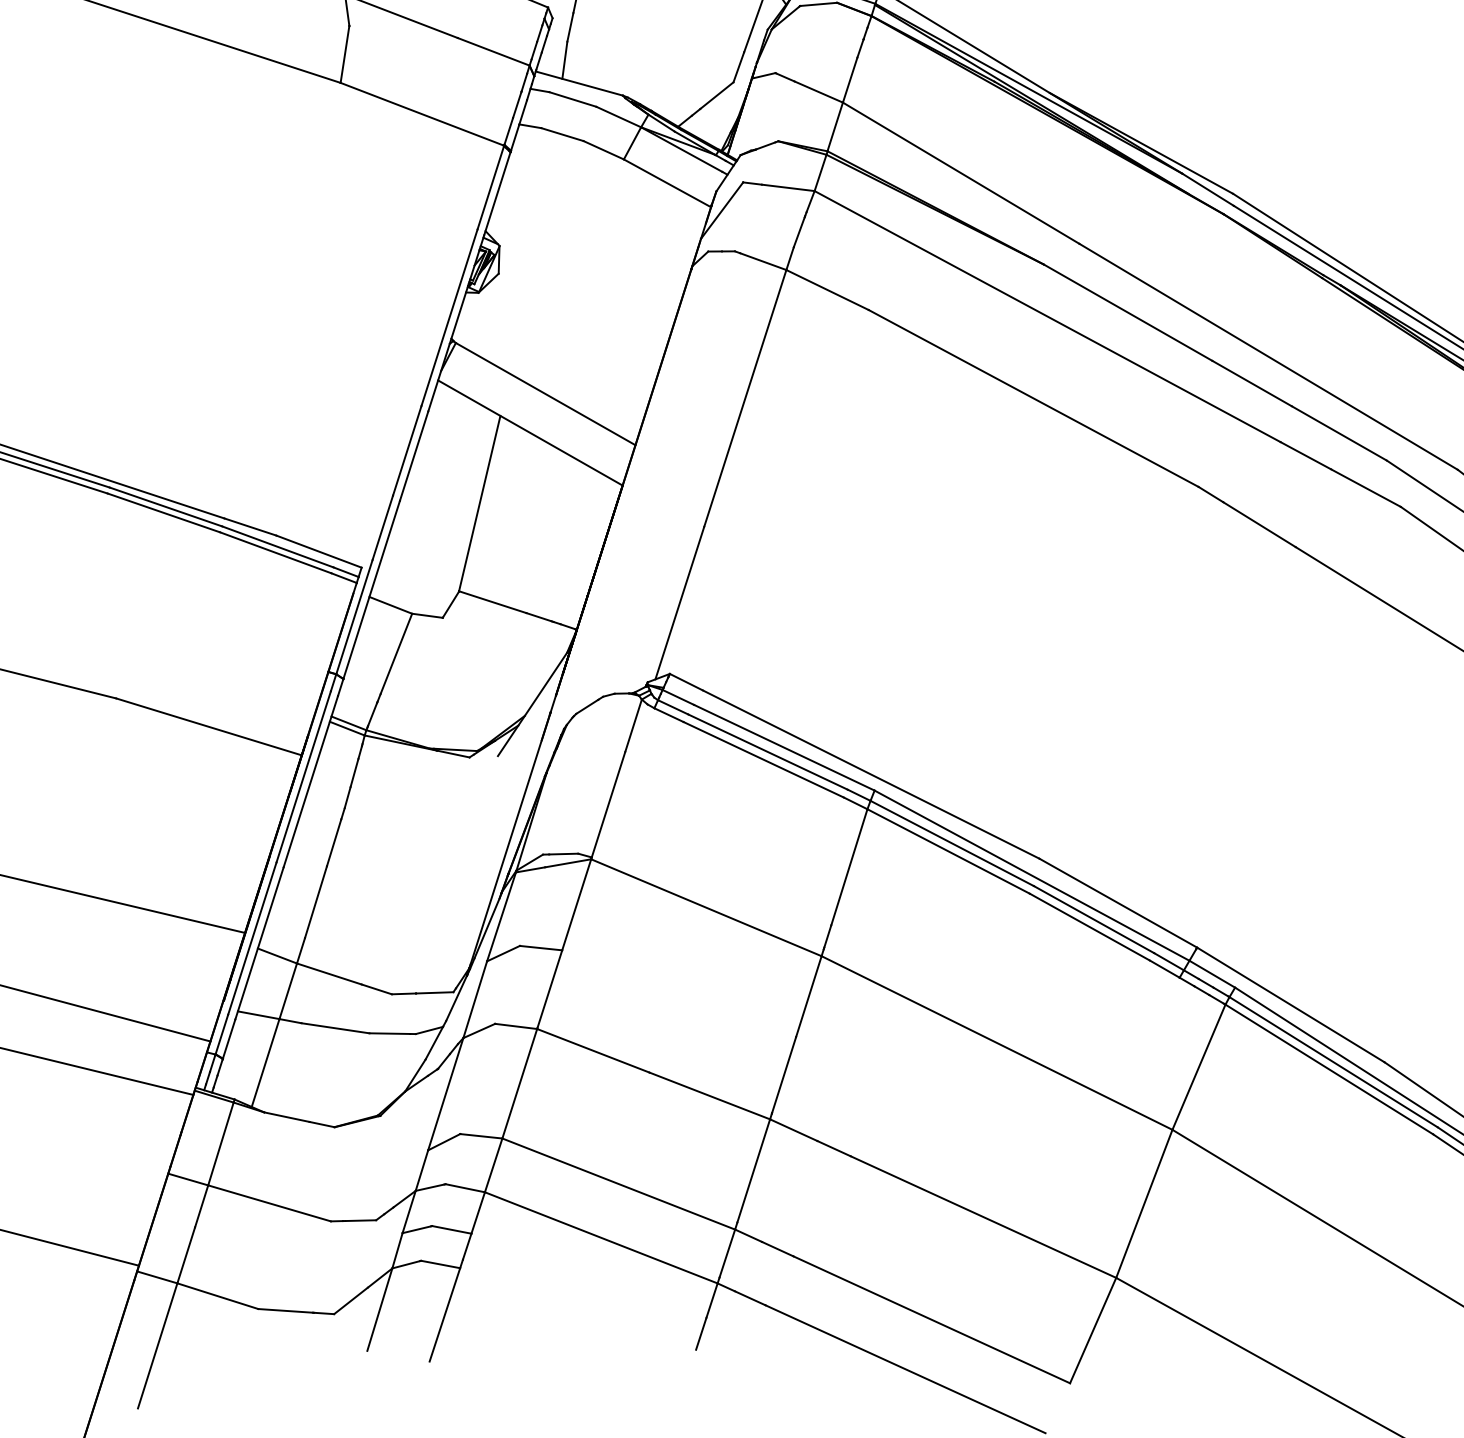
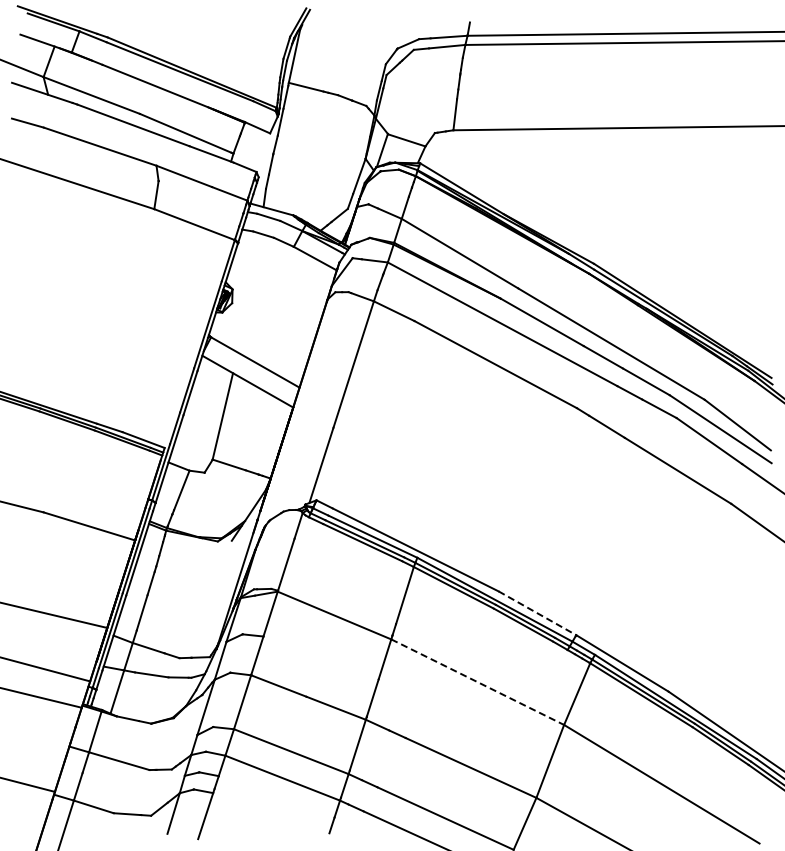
line: (1118, 903) -> (537, 613), solid -> dashed
line: (998, 1043) -> (478, 682), solid -> dashed

